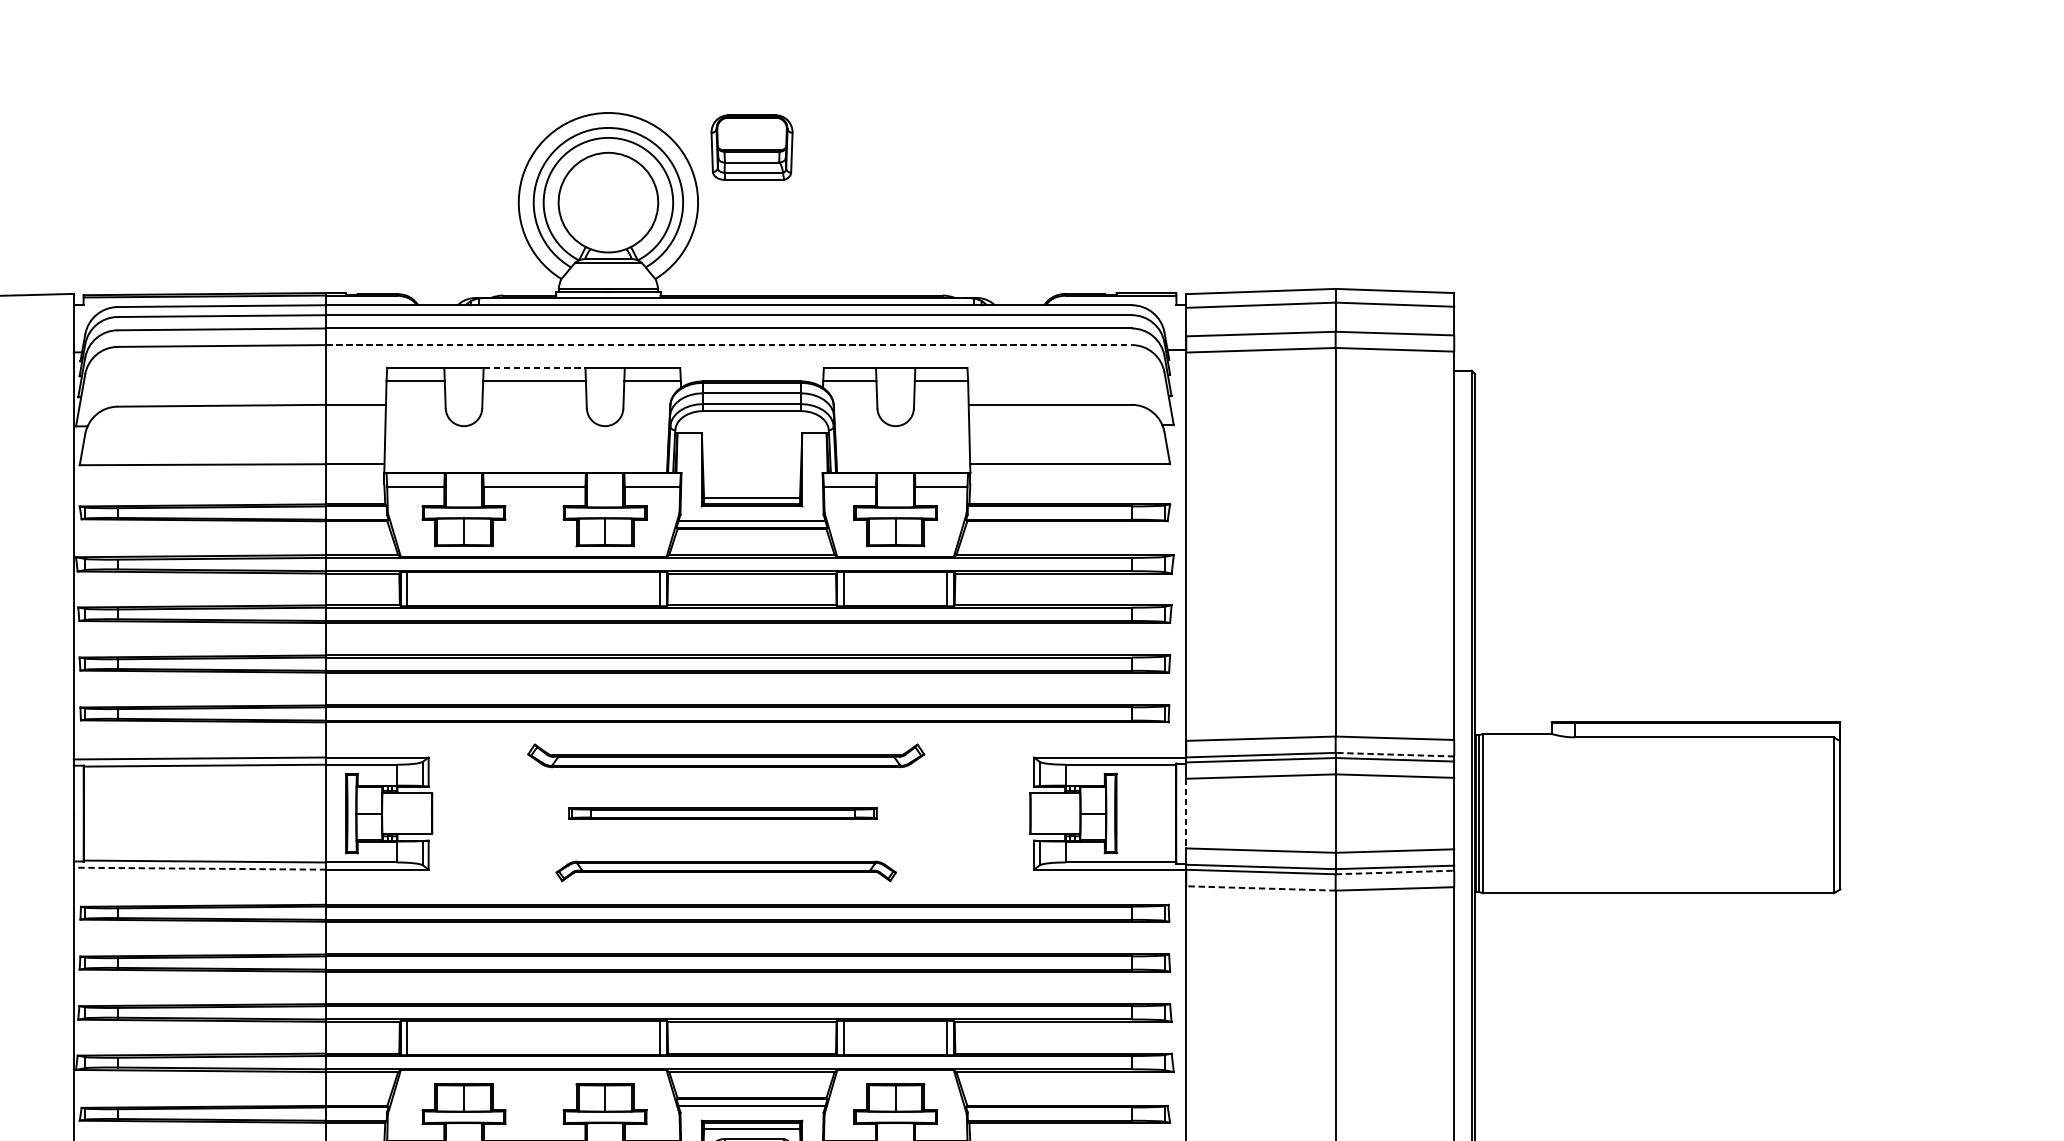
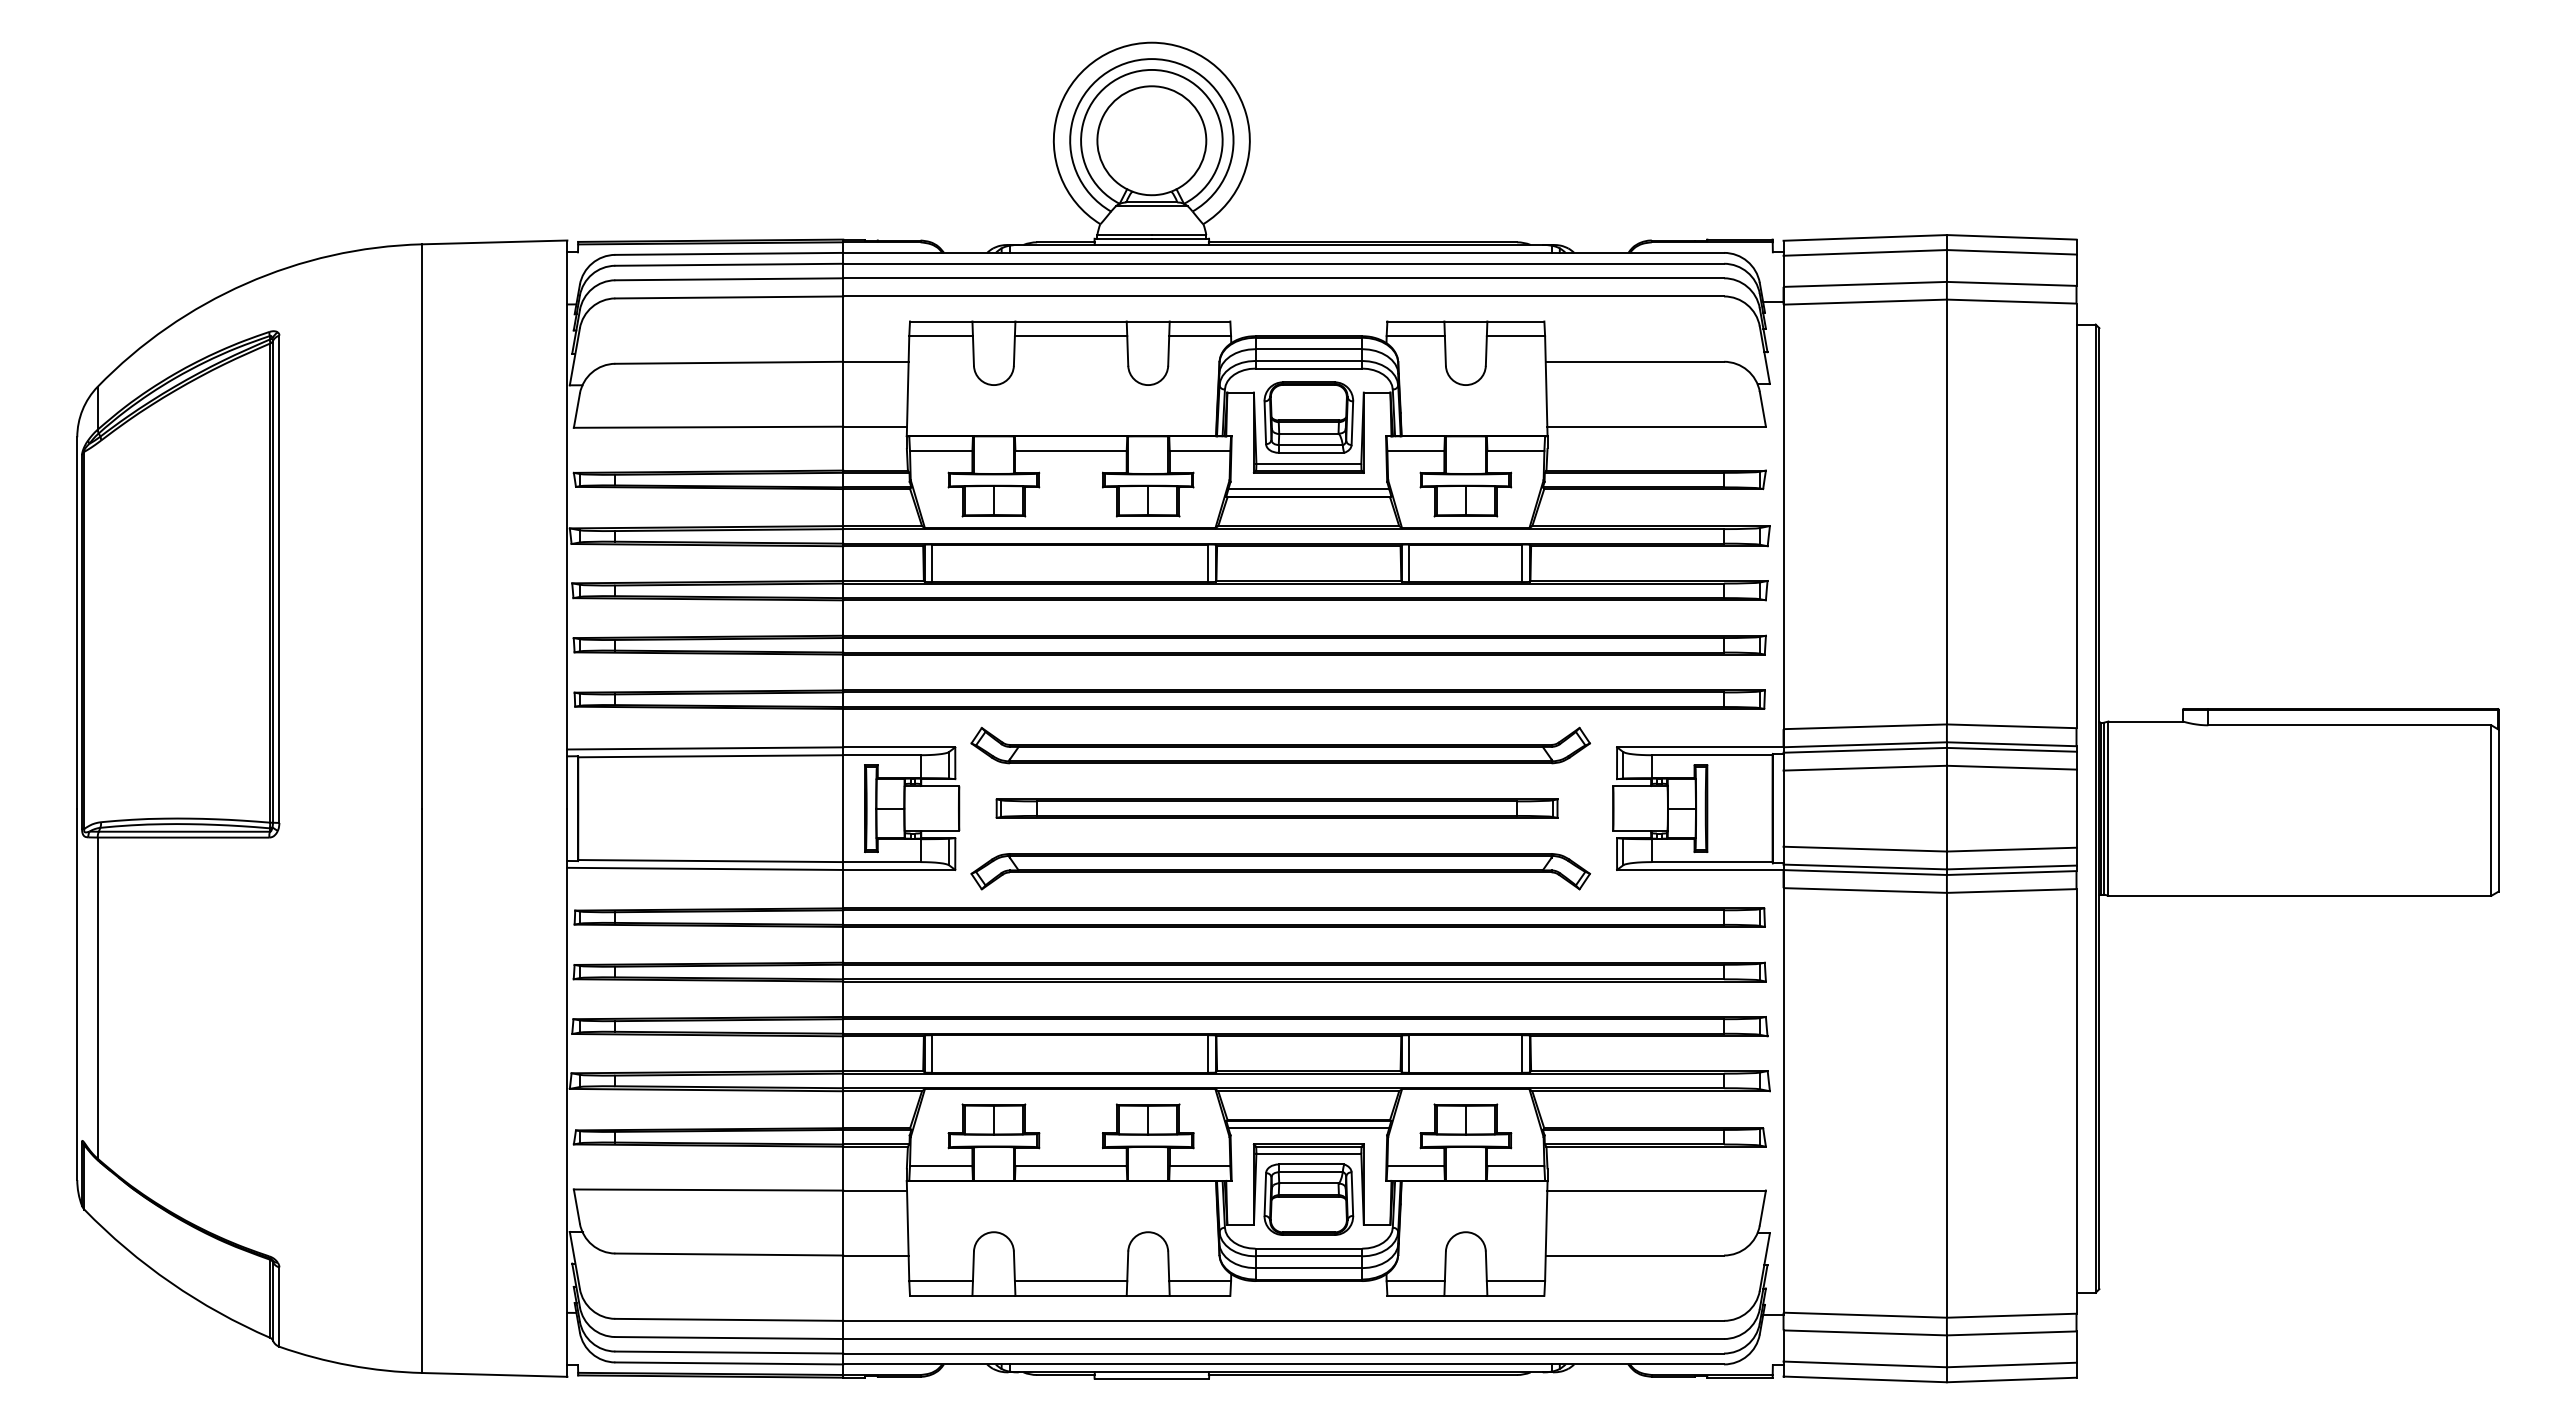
part: (751, 147) -> (1308, 417), moved
line: (729, 345) -> (1284, 296), dashed -> solid
line: (534, 367) -> (1071, 321), dashed -> solid
line: (1395, 754) -> (2012, 744), dashed -> solid
part: (726, 755) -> (1280, 745), size x1.43
part: (722, 813) -> (1276, 808), size x1.67
line: (1186, 814) -> (1783, 809), dashed -> solid
line: (200, 868) -> (705, 868), dashed -> solid
part: (726, 871) -> (1280, 871), size x1.67
line: (1395, 872) -> (2012, 873), dashed -> solid
line: (1261, 888) -> (1865, 890), dashed -> solid

